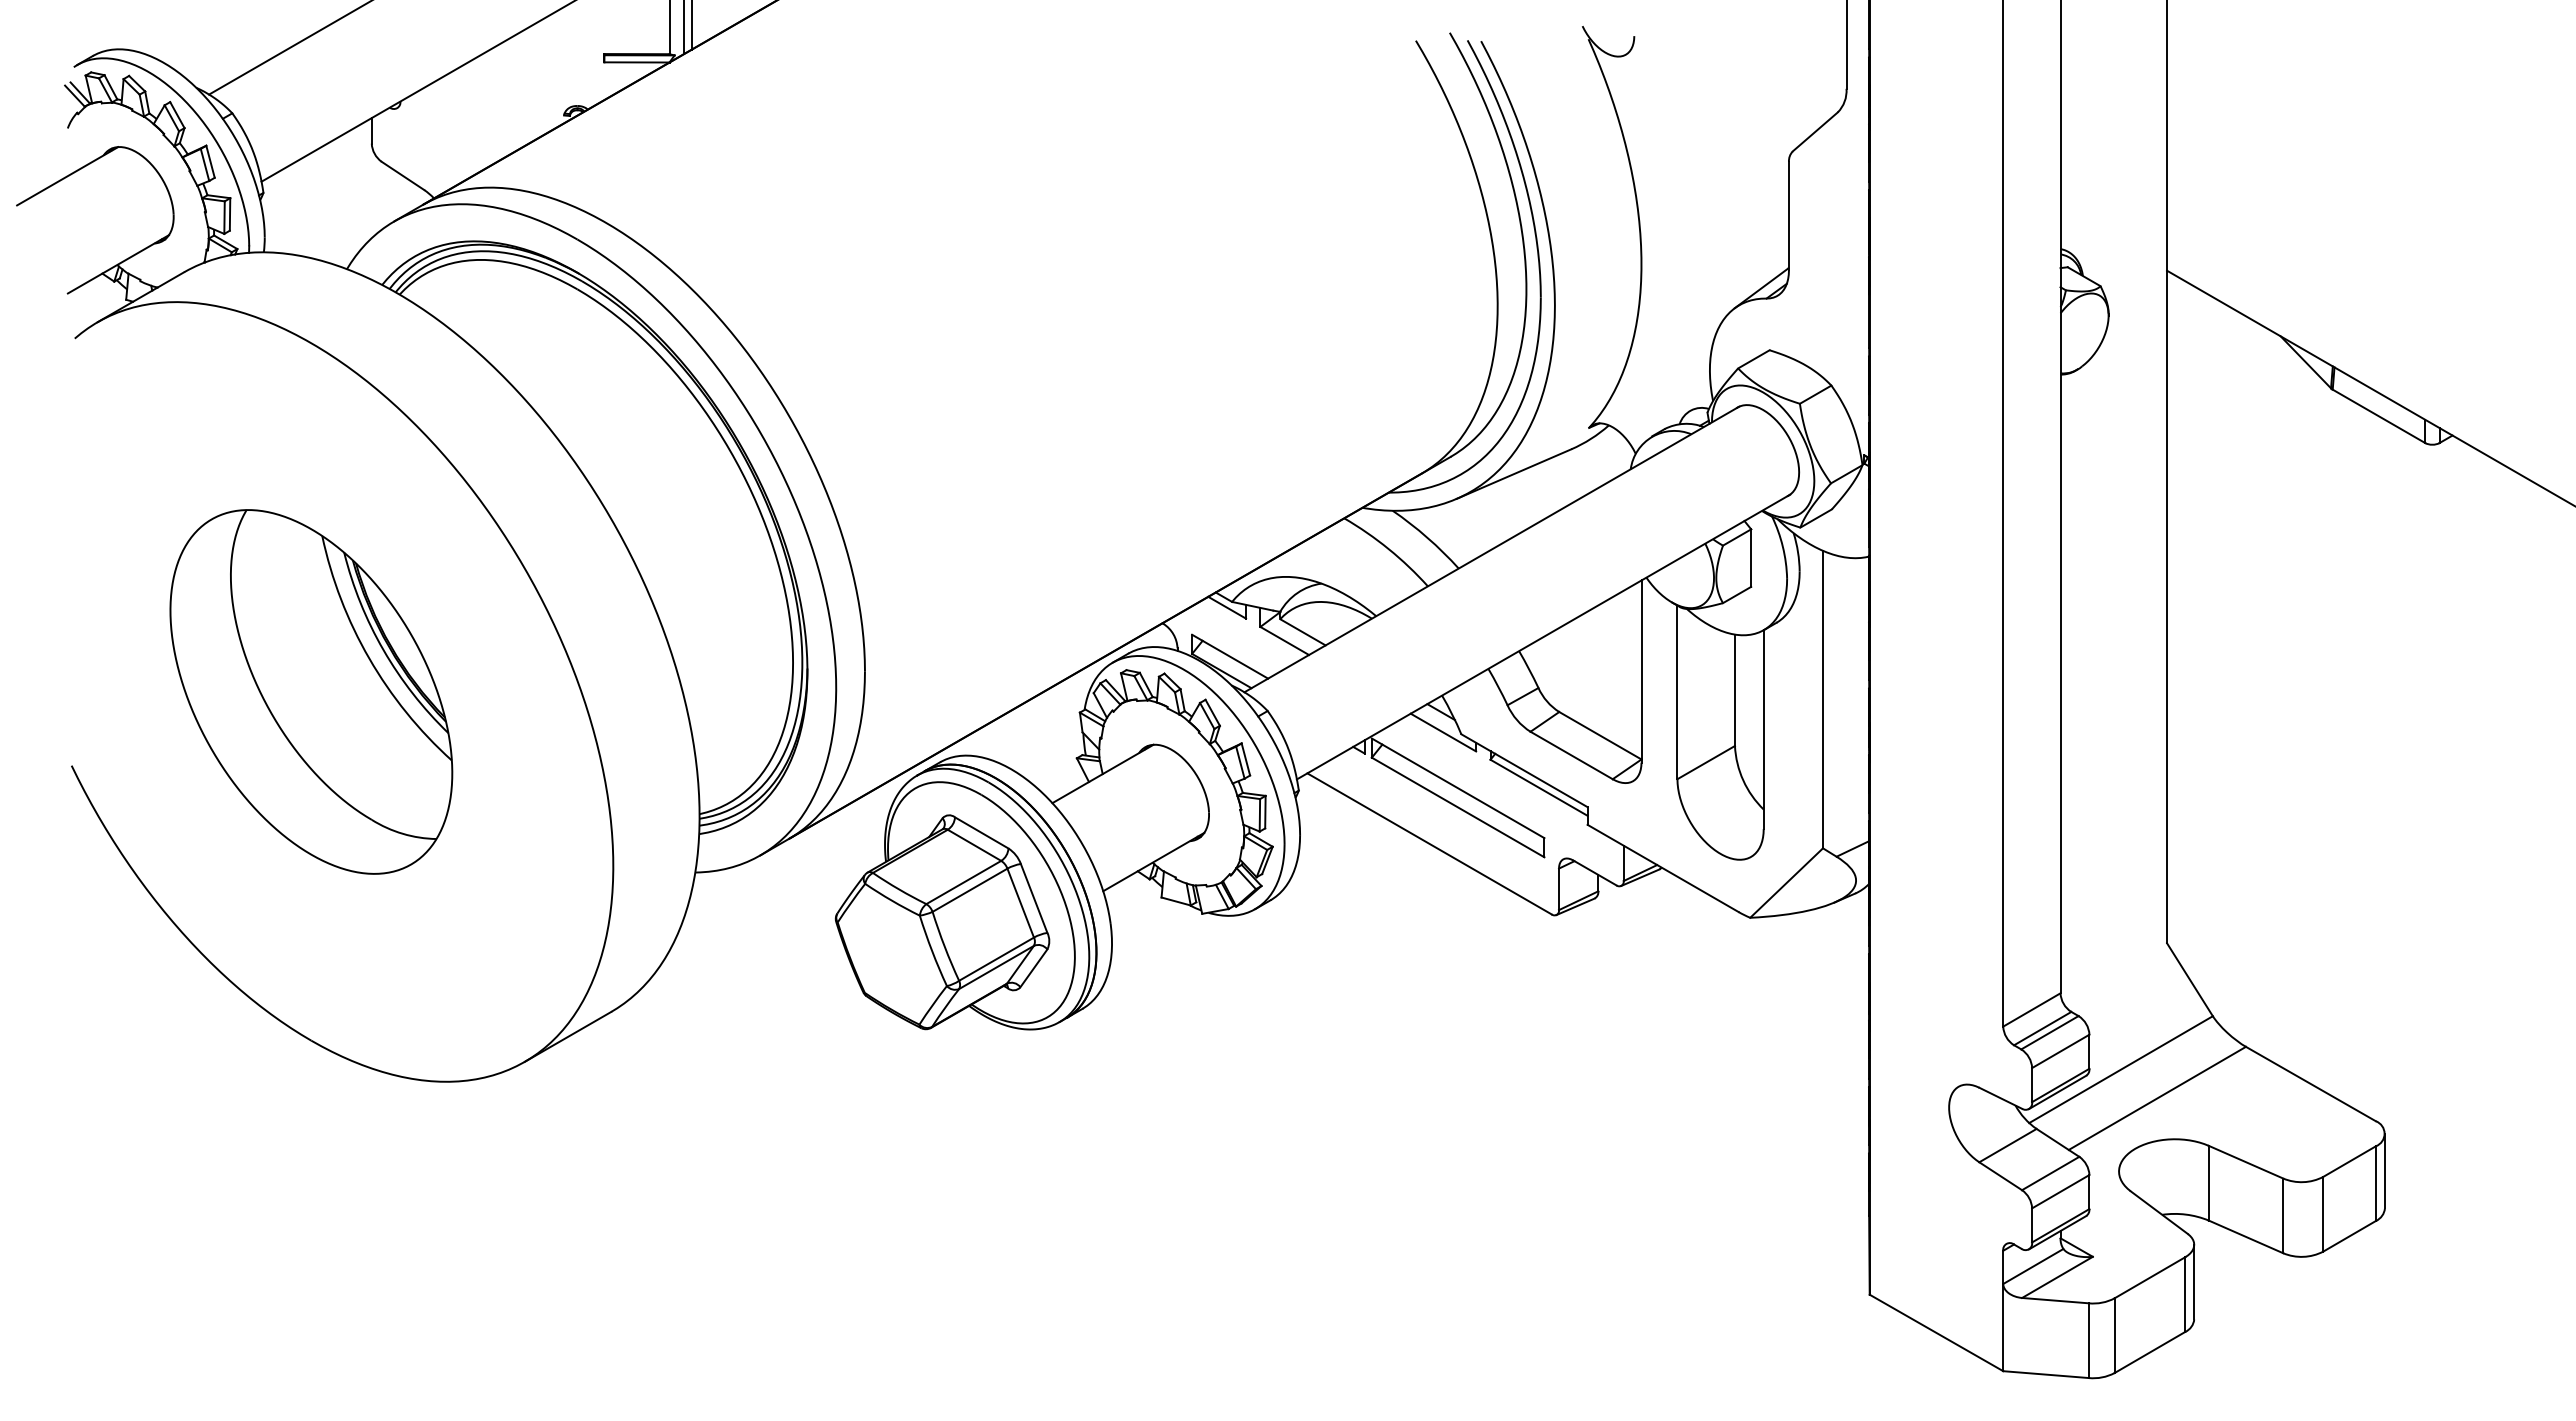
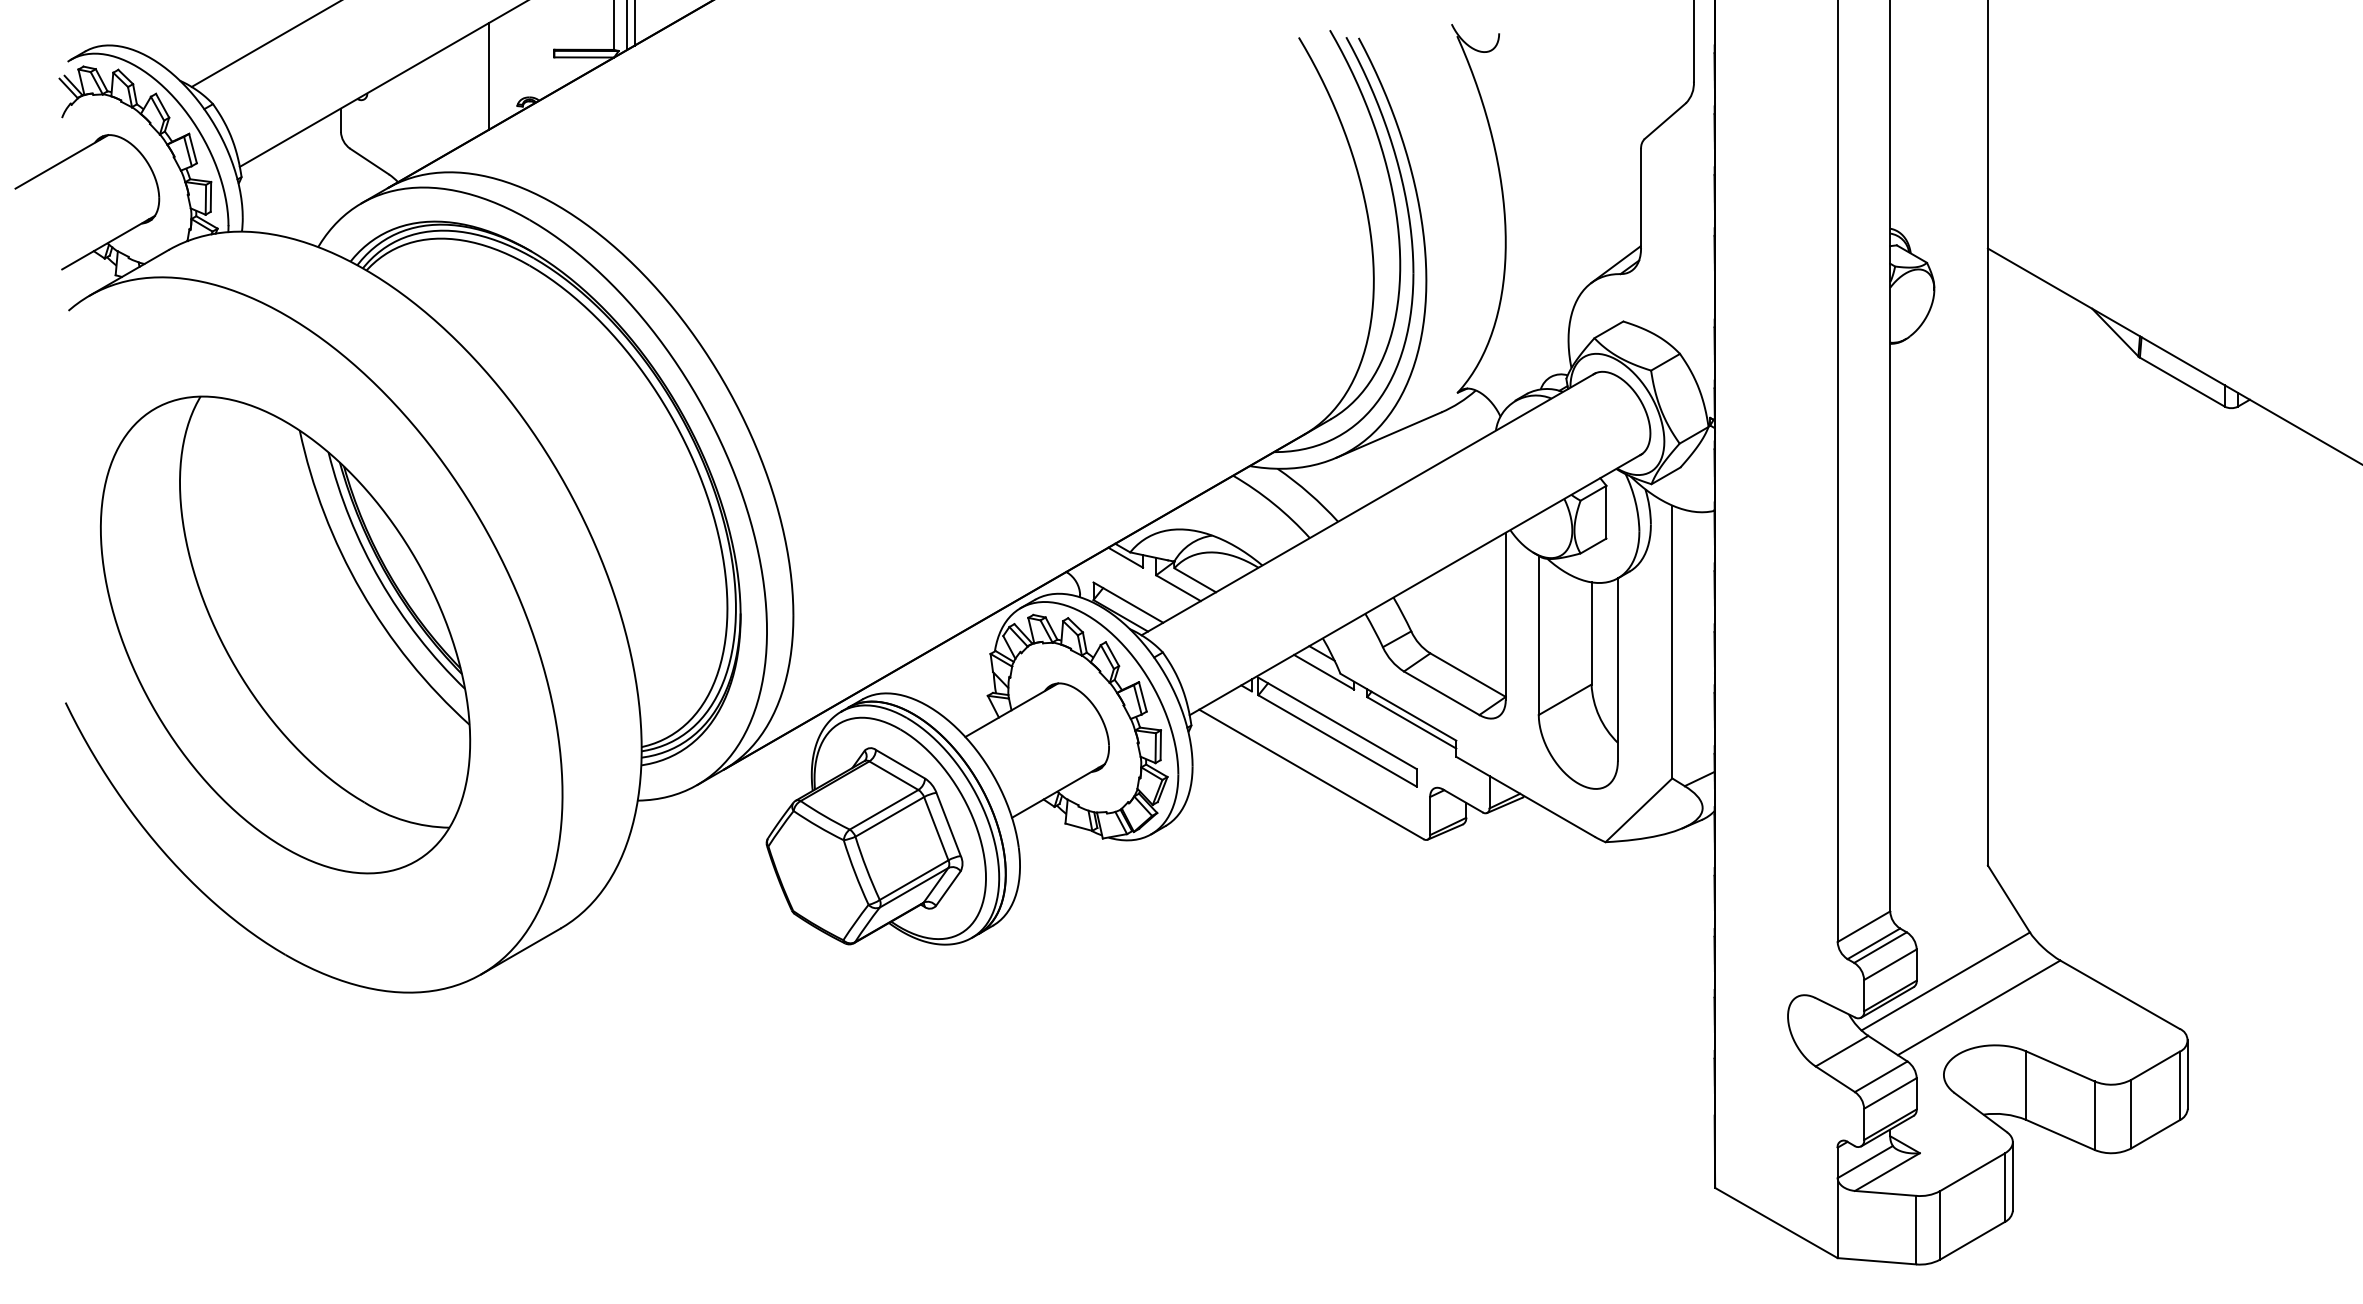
line: (532, 83) -> (488, 76), added
part: (311, 691) -> (285, 634), size x1.43

